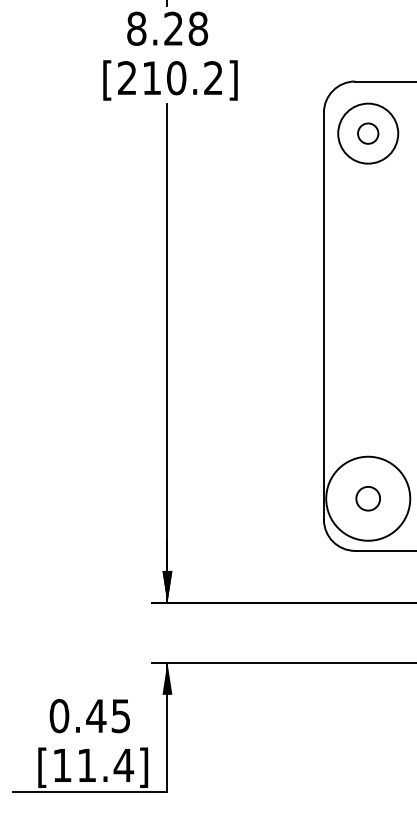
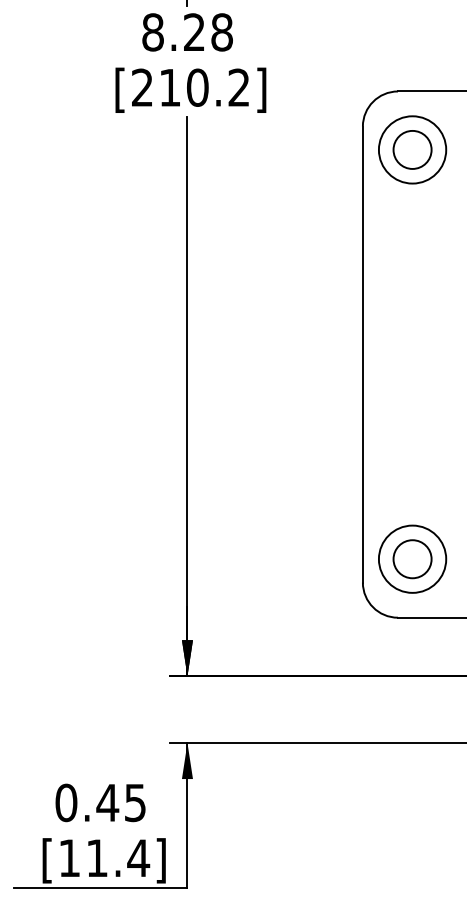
circle: (368, 133) -> (412, 149), size x1.67
circle: (368, 498) -> (412, 558), size x0.71
circle: (368, 498) -> (412, 559), size x1.43

